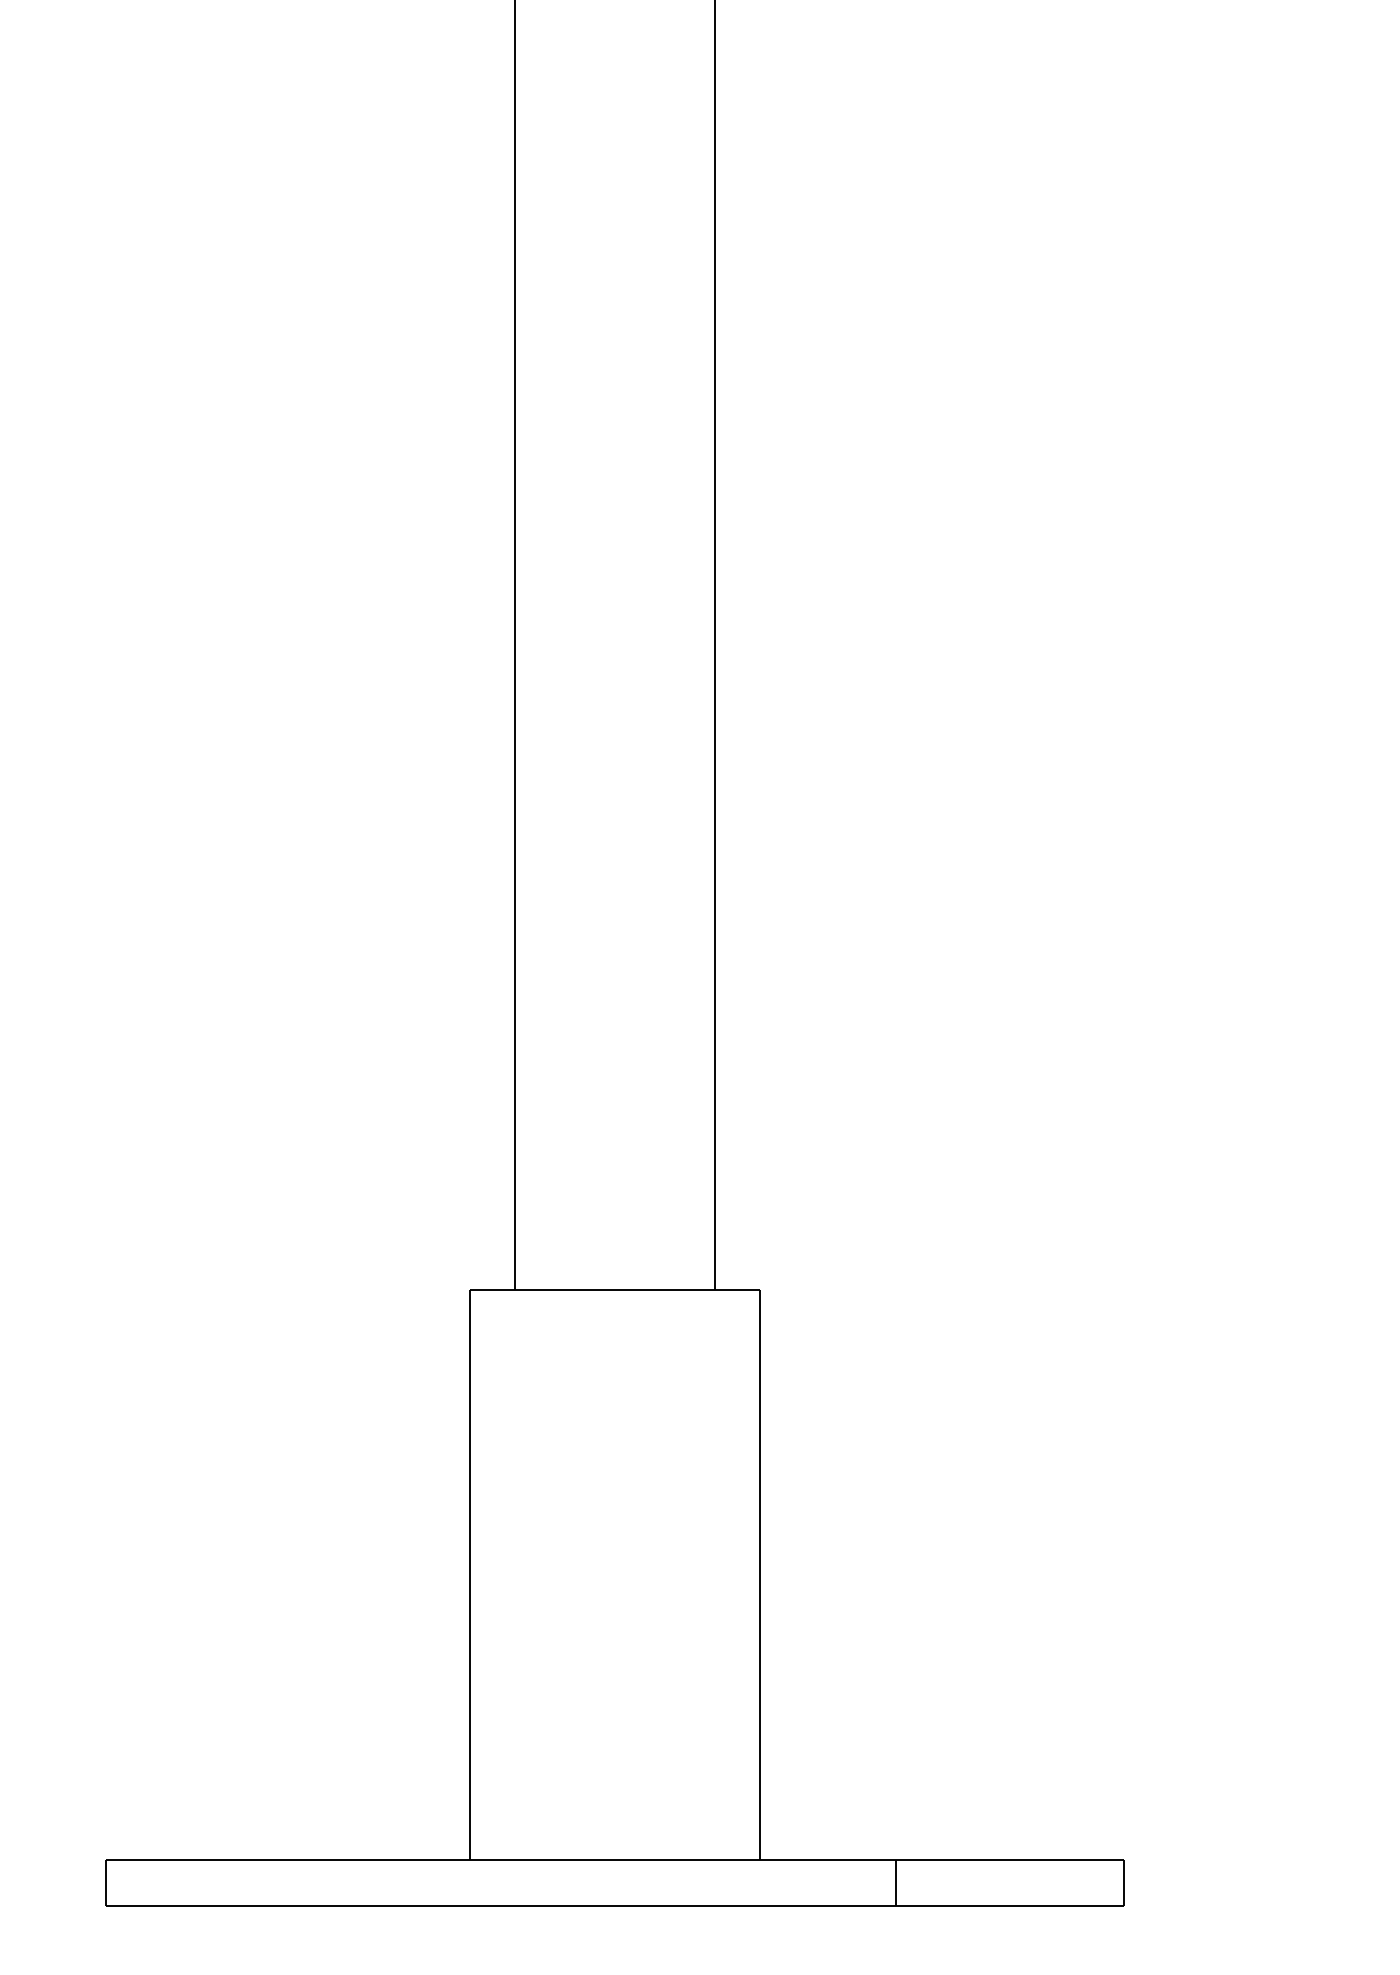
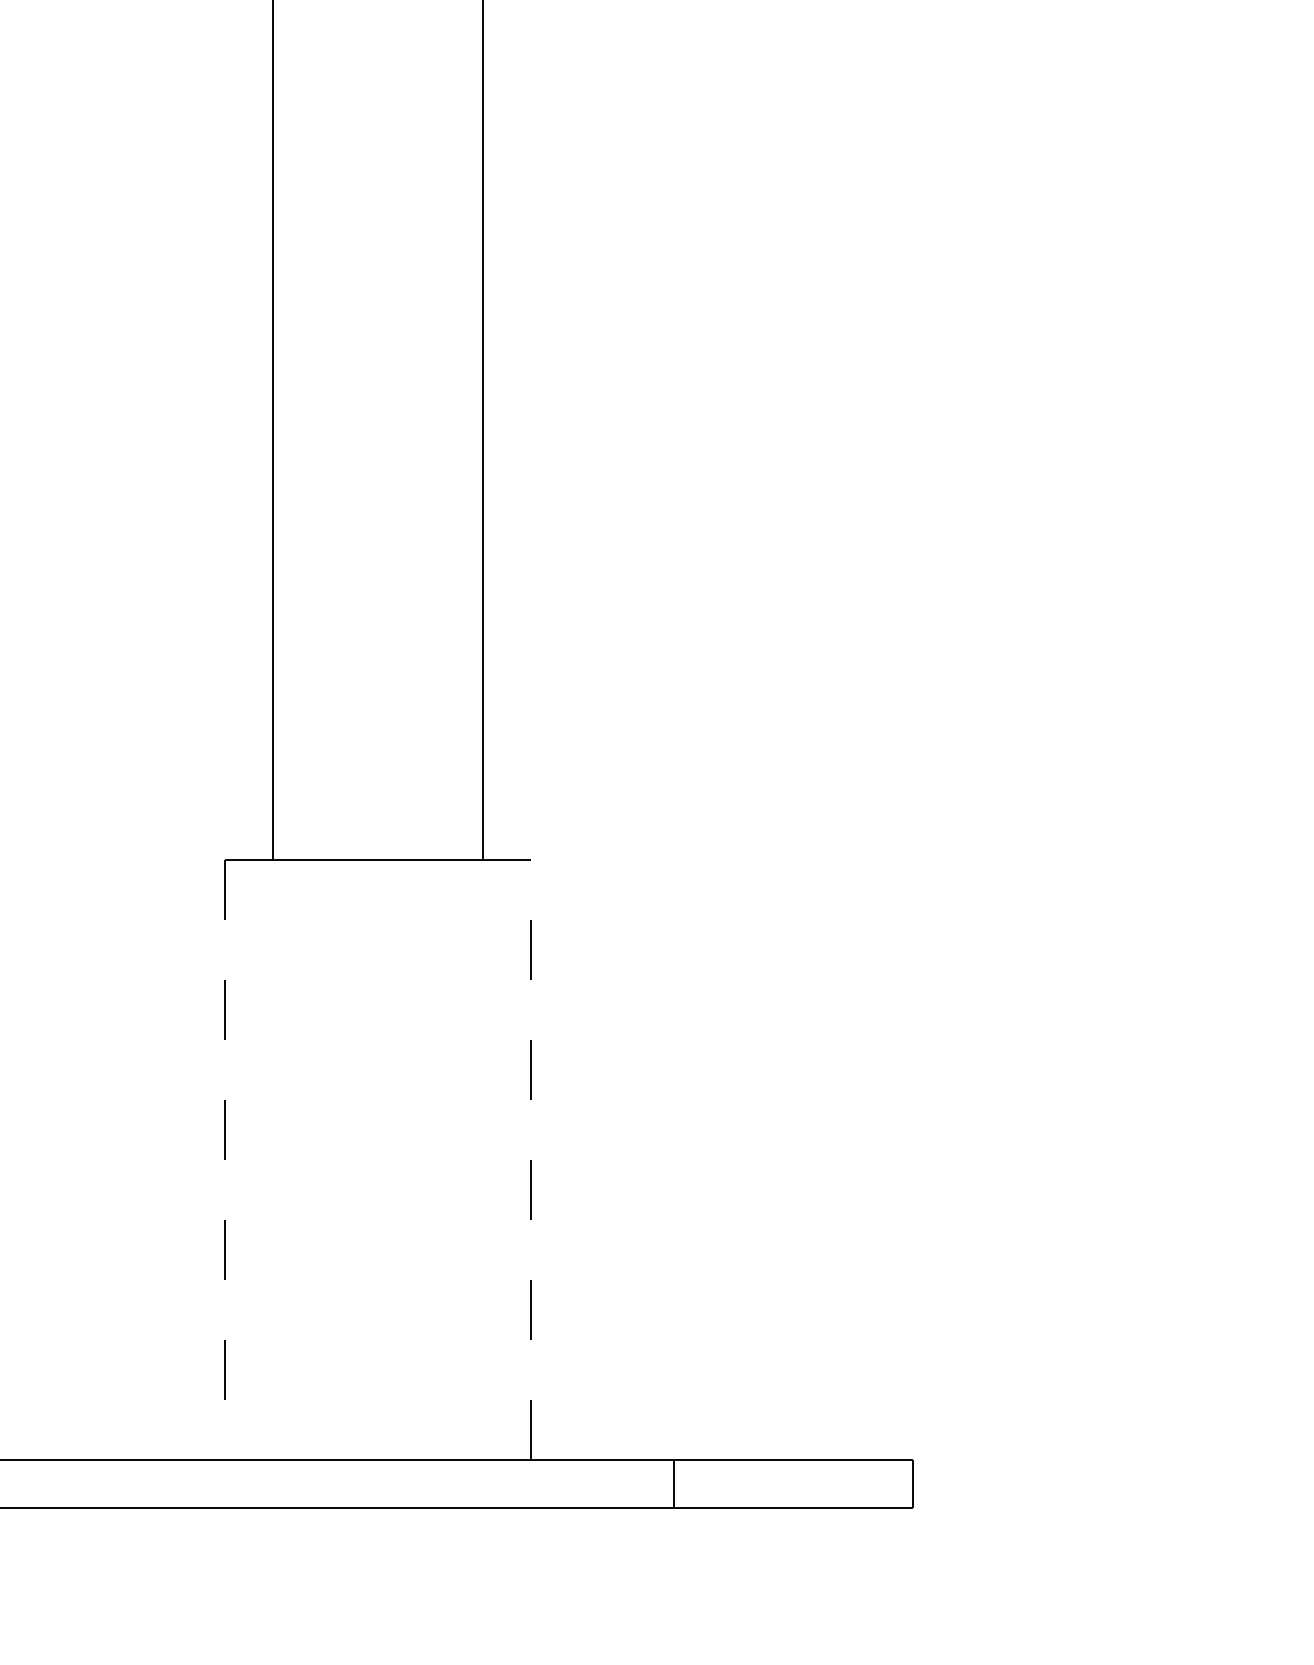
line: (760, 1574) -> (531, 1159), solid -> dashed
line: (469, 1575) -> (225, 1160), solid -> dashed

